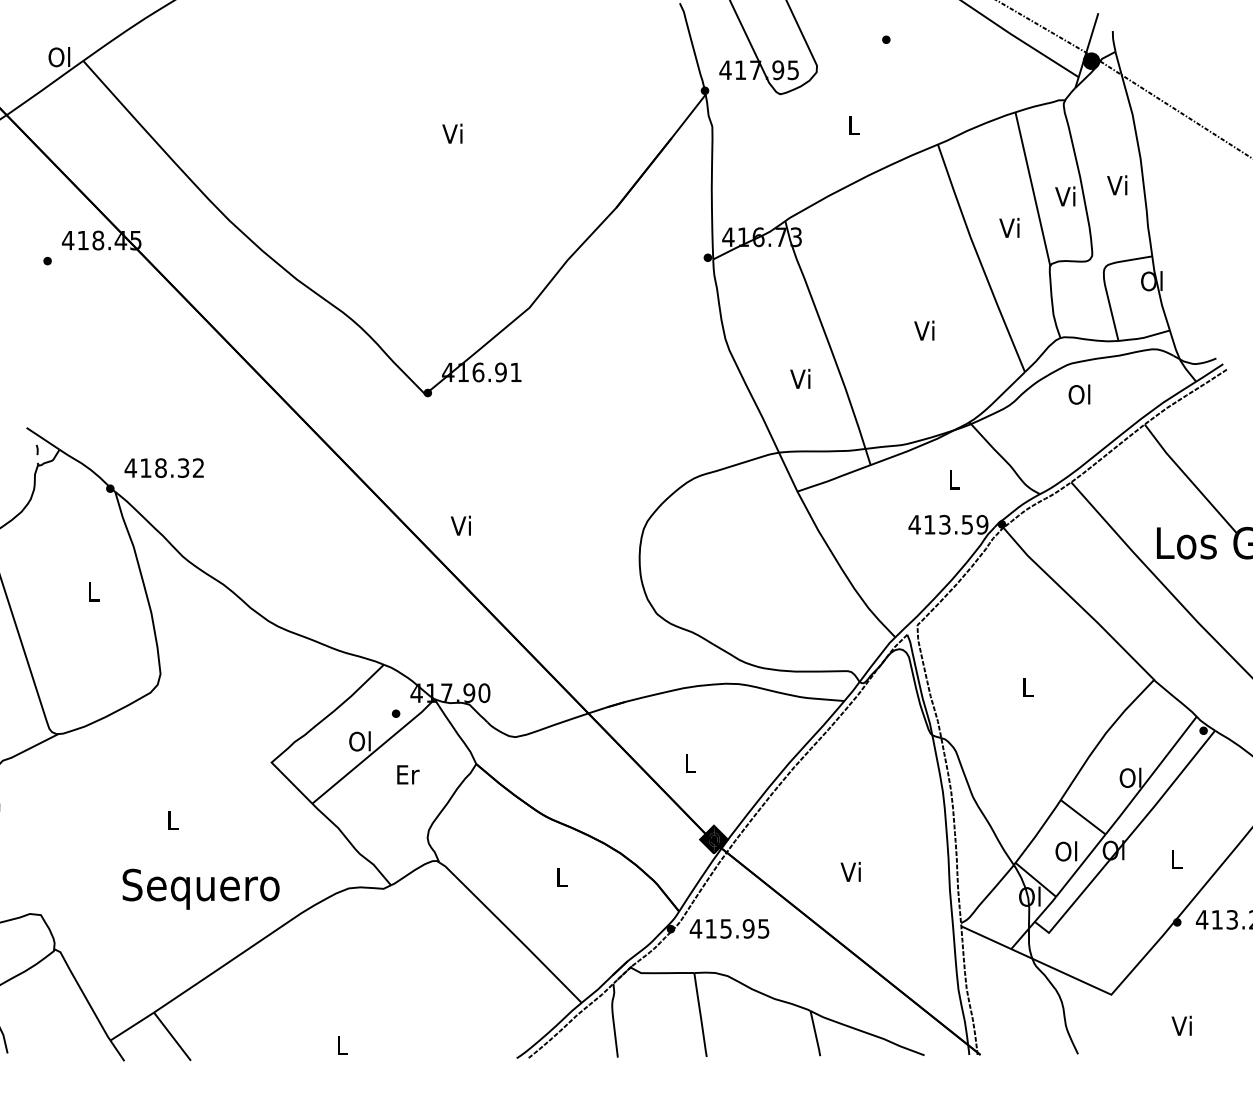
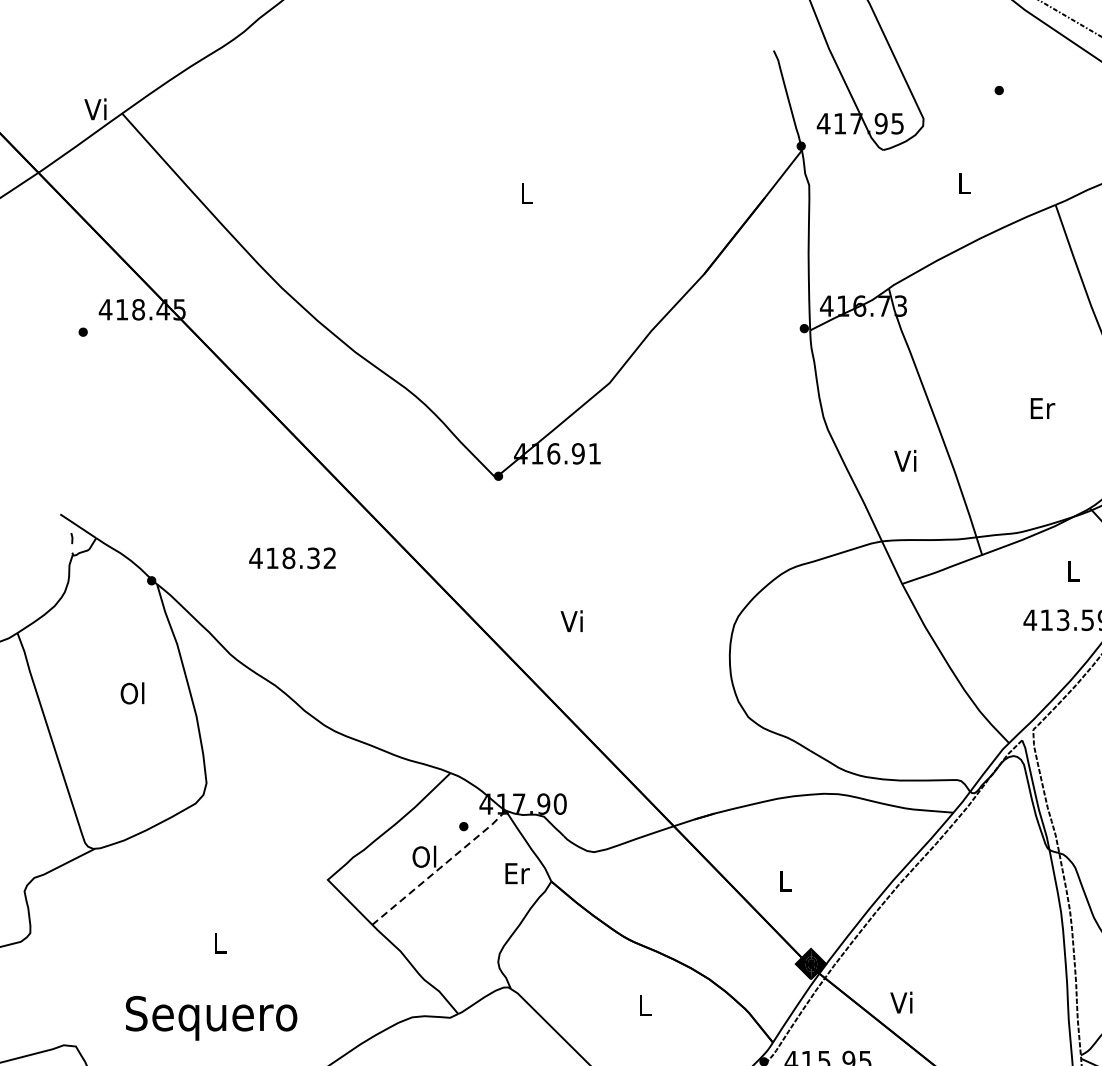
text: (59, 57) -> (96, 109), Ol -> Vi
text: (452, 133) -> (525, 192), Vi -> L
text: (925, 330) -> (1042, 407), Vi -> Er
text: (163, 467) -> (291, 557), moved
text: (460, 525) -> (571, 620), moved
text: (92, 591) -> (132, 693), L -> Ol
line: (374, 751) -> (440, 867), solid -> dashed
text: (408, 774) -> (517, 873), moved
text: (850, 871) -> (901, 1002), moved
text: (200, 888) -> (210, 1017), moved

